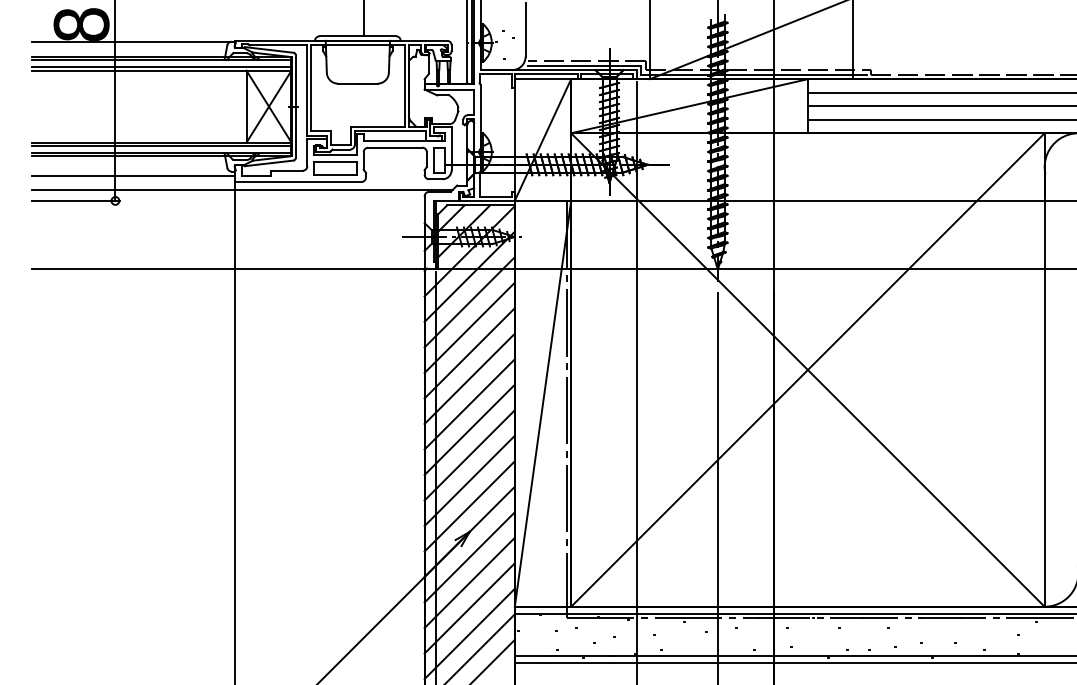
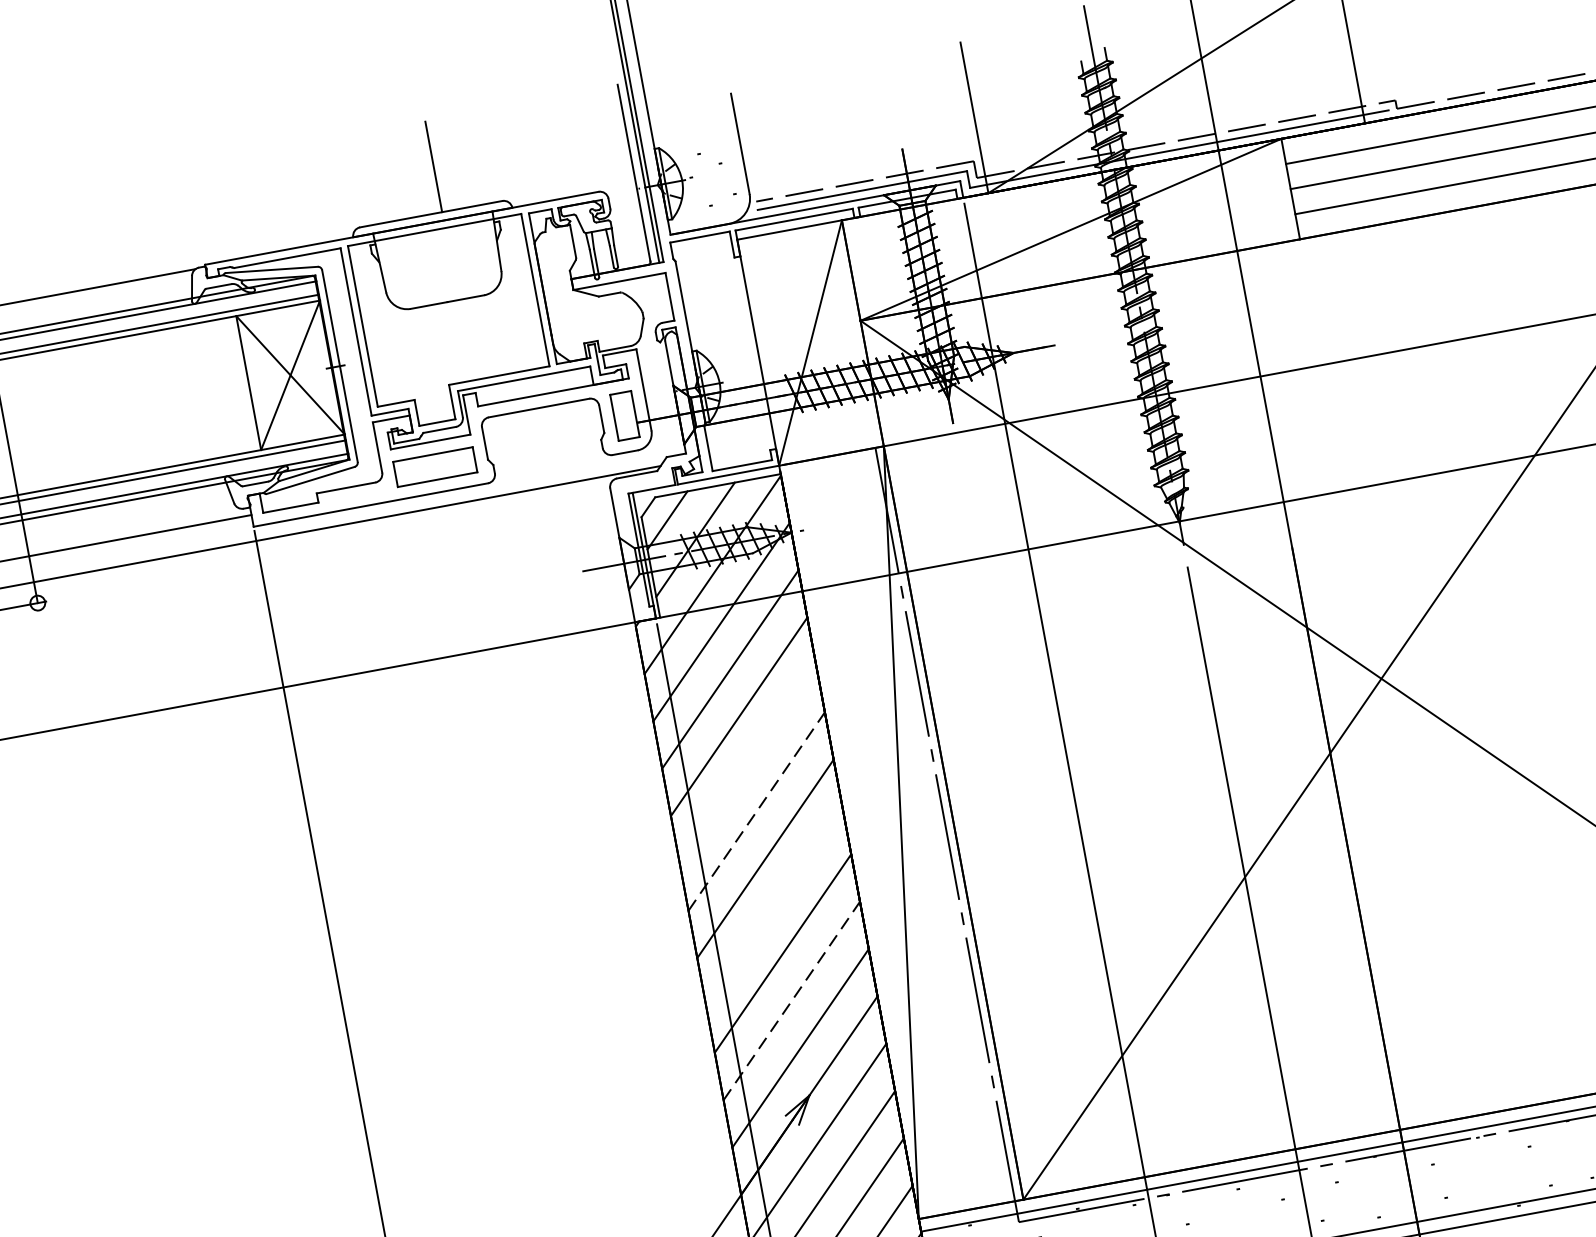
line: (469, 353) -> (747, 764), removed
line: (469, 378) -> (756, 810), solid -> dashed
line: (469, 429) -> (773, 905), removed
line: (469, 480) -> (791, 1000), solid -> dashed

